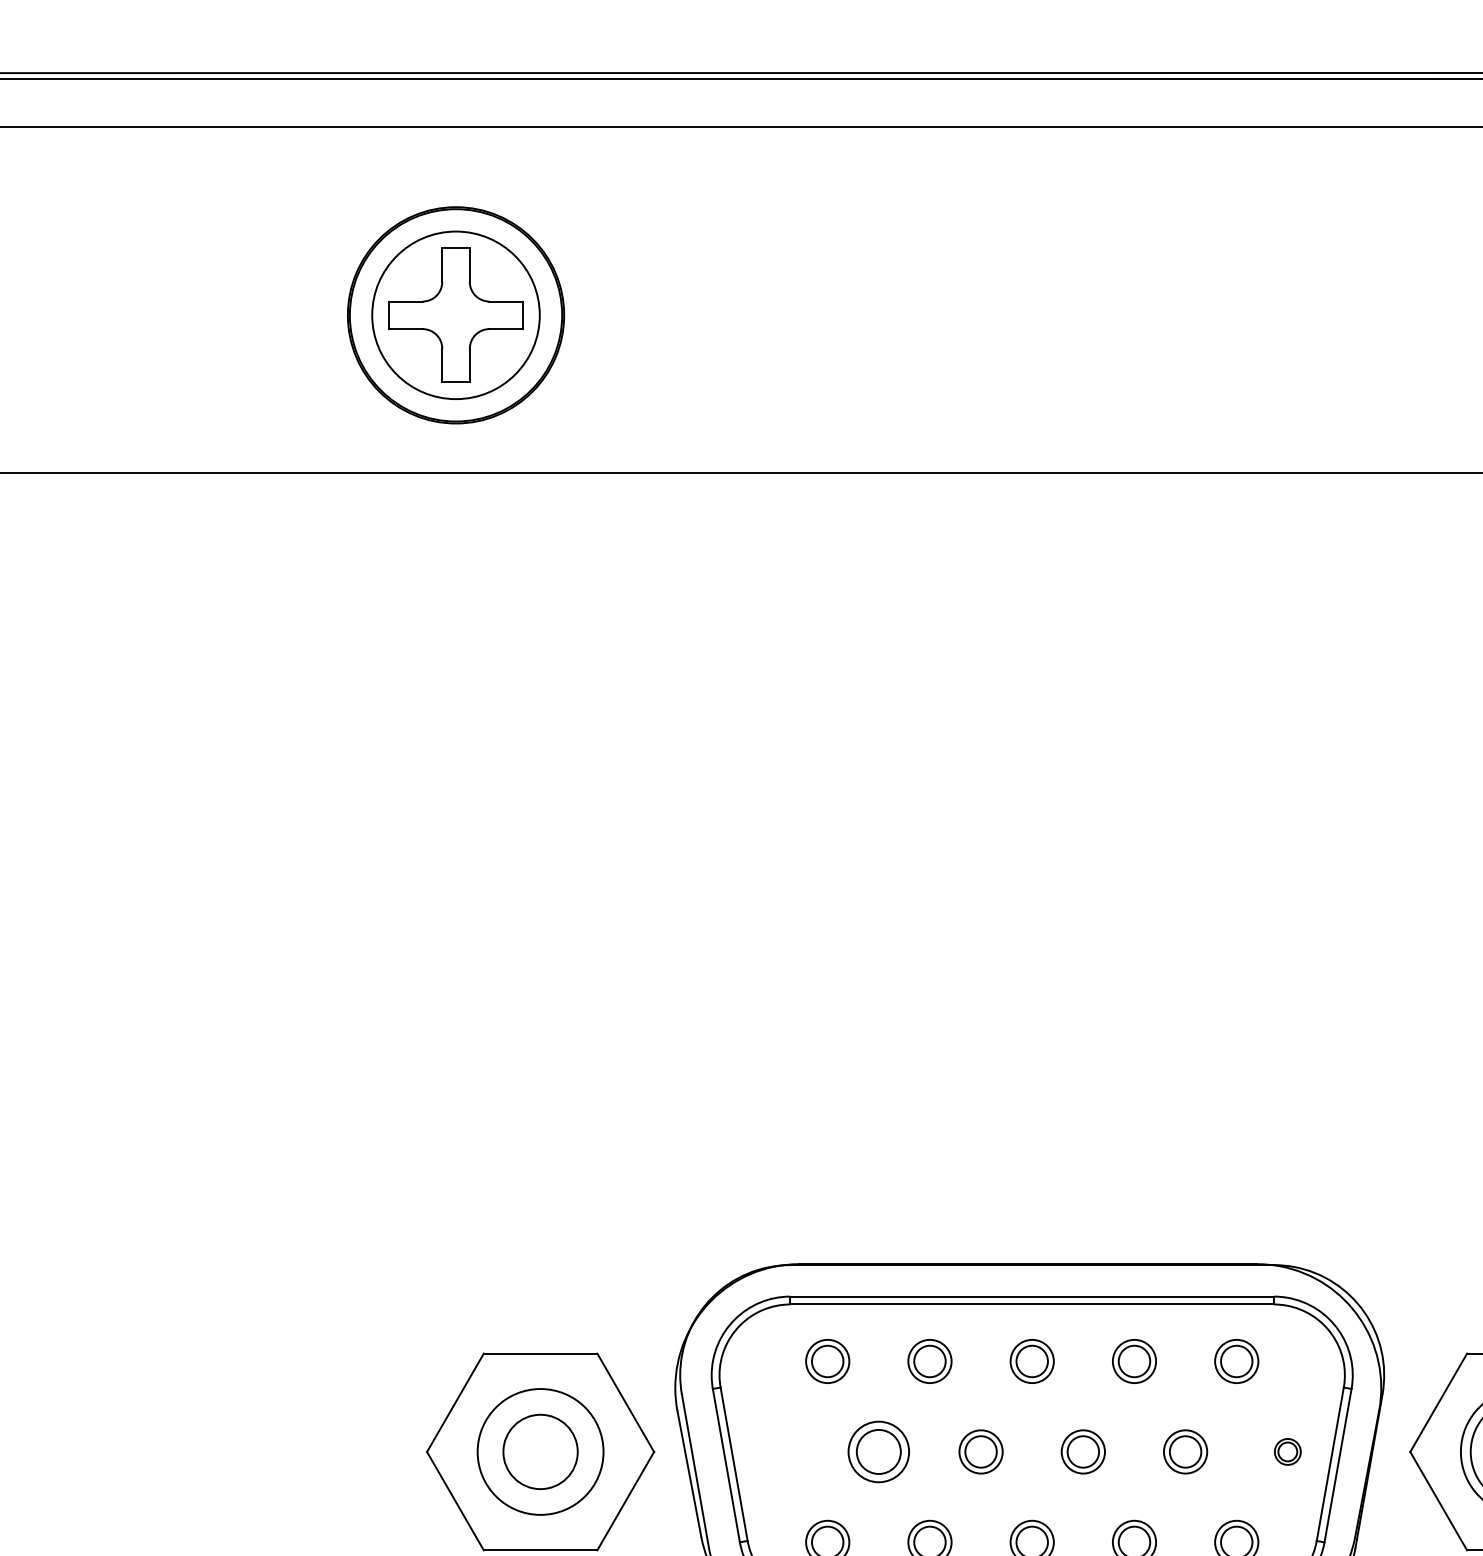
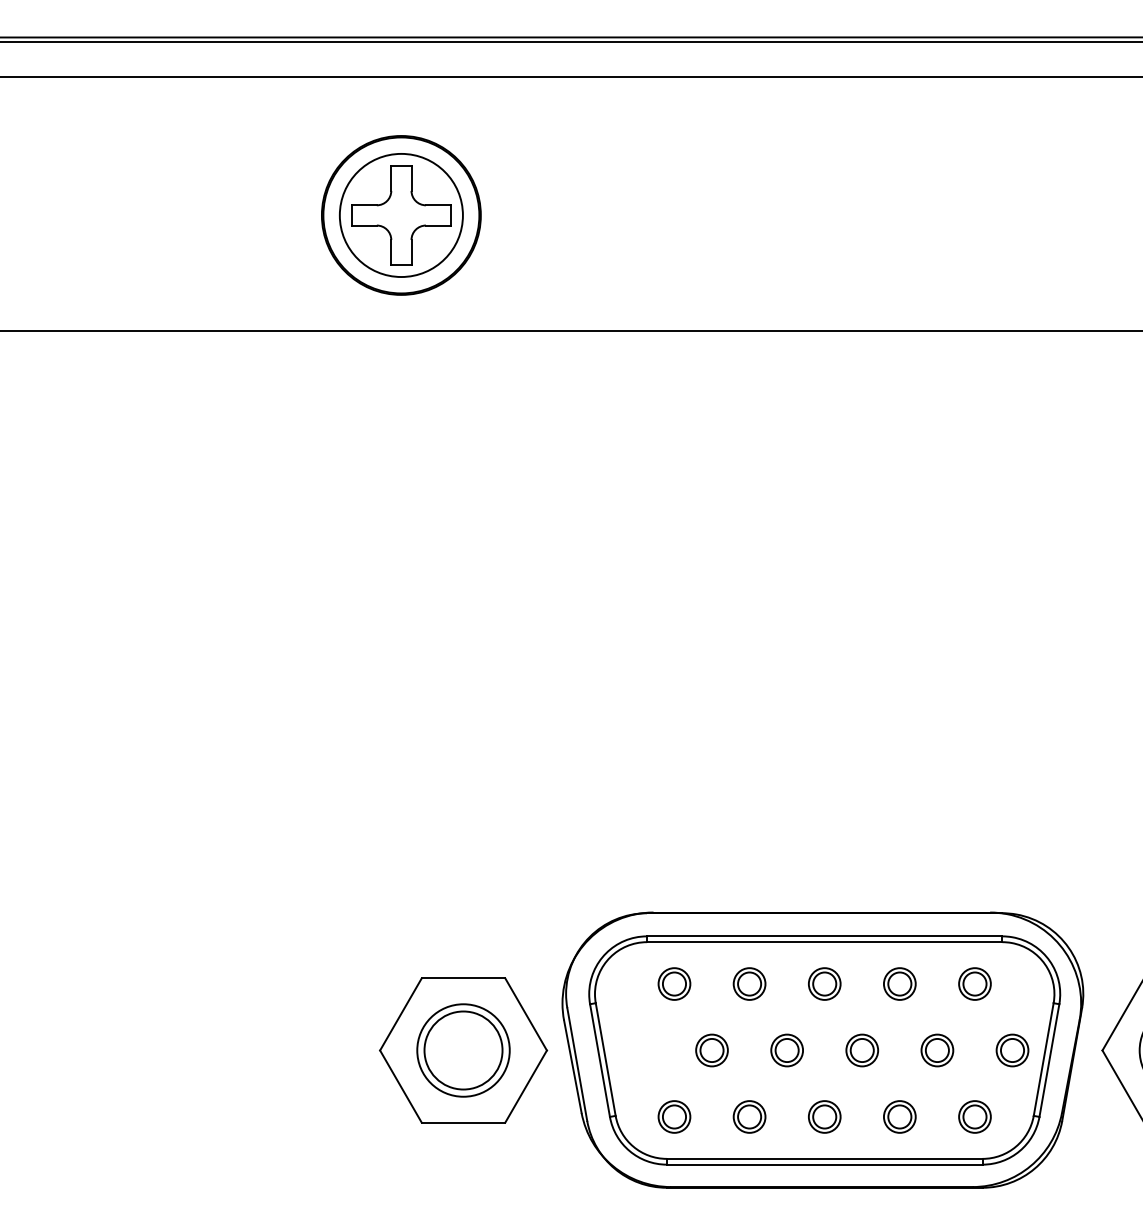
circle: (540, 1451) -> (463, 1050), size x1.43
part: (878, 1451) -> (711, 1050), size x0.71
part: (1287, 1451) -> (1012, 1050), size x1.67

